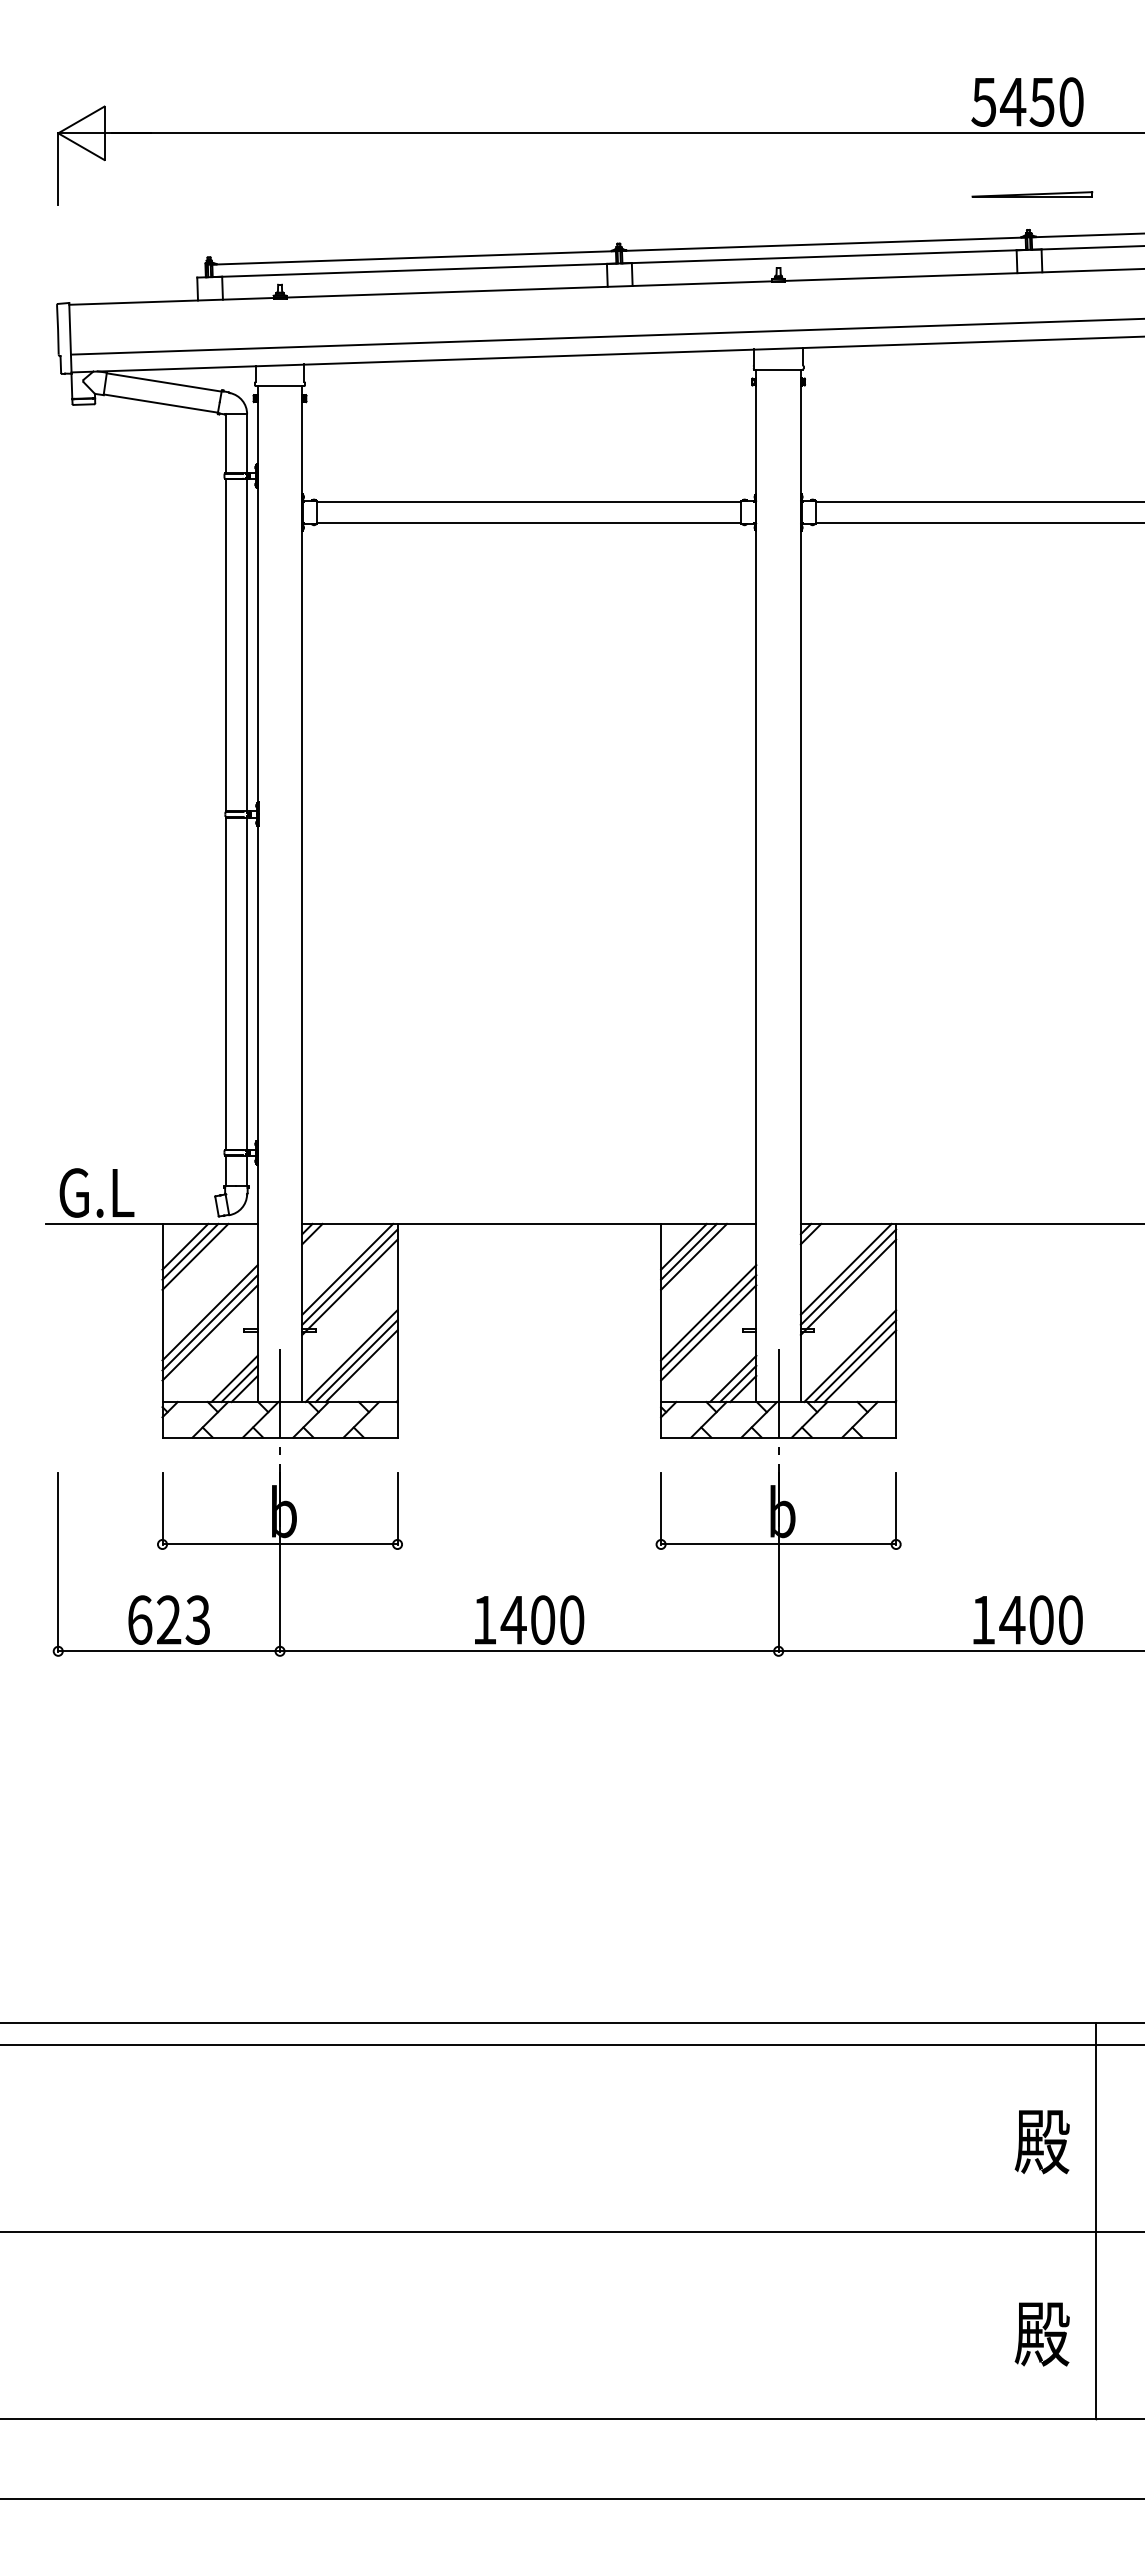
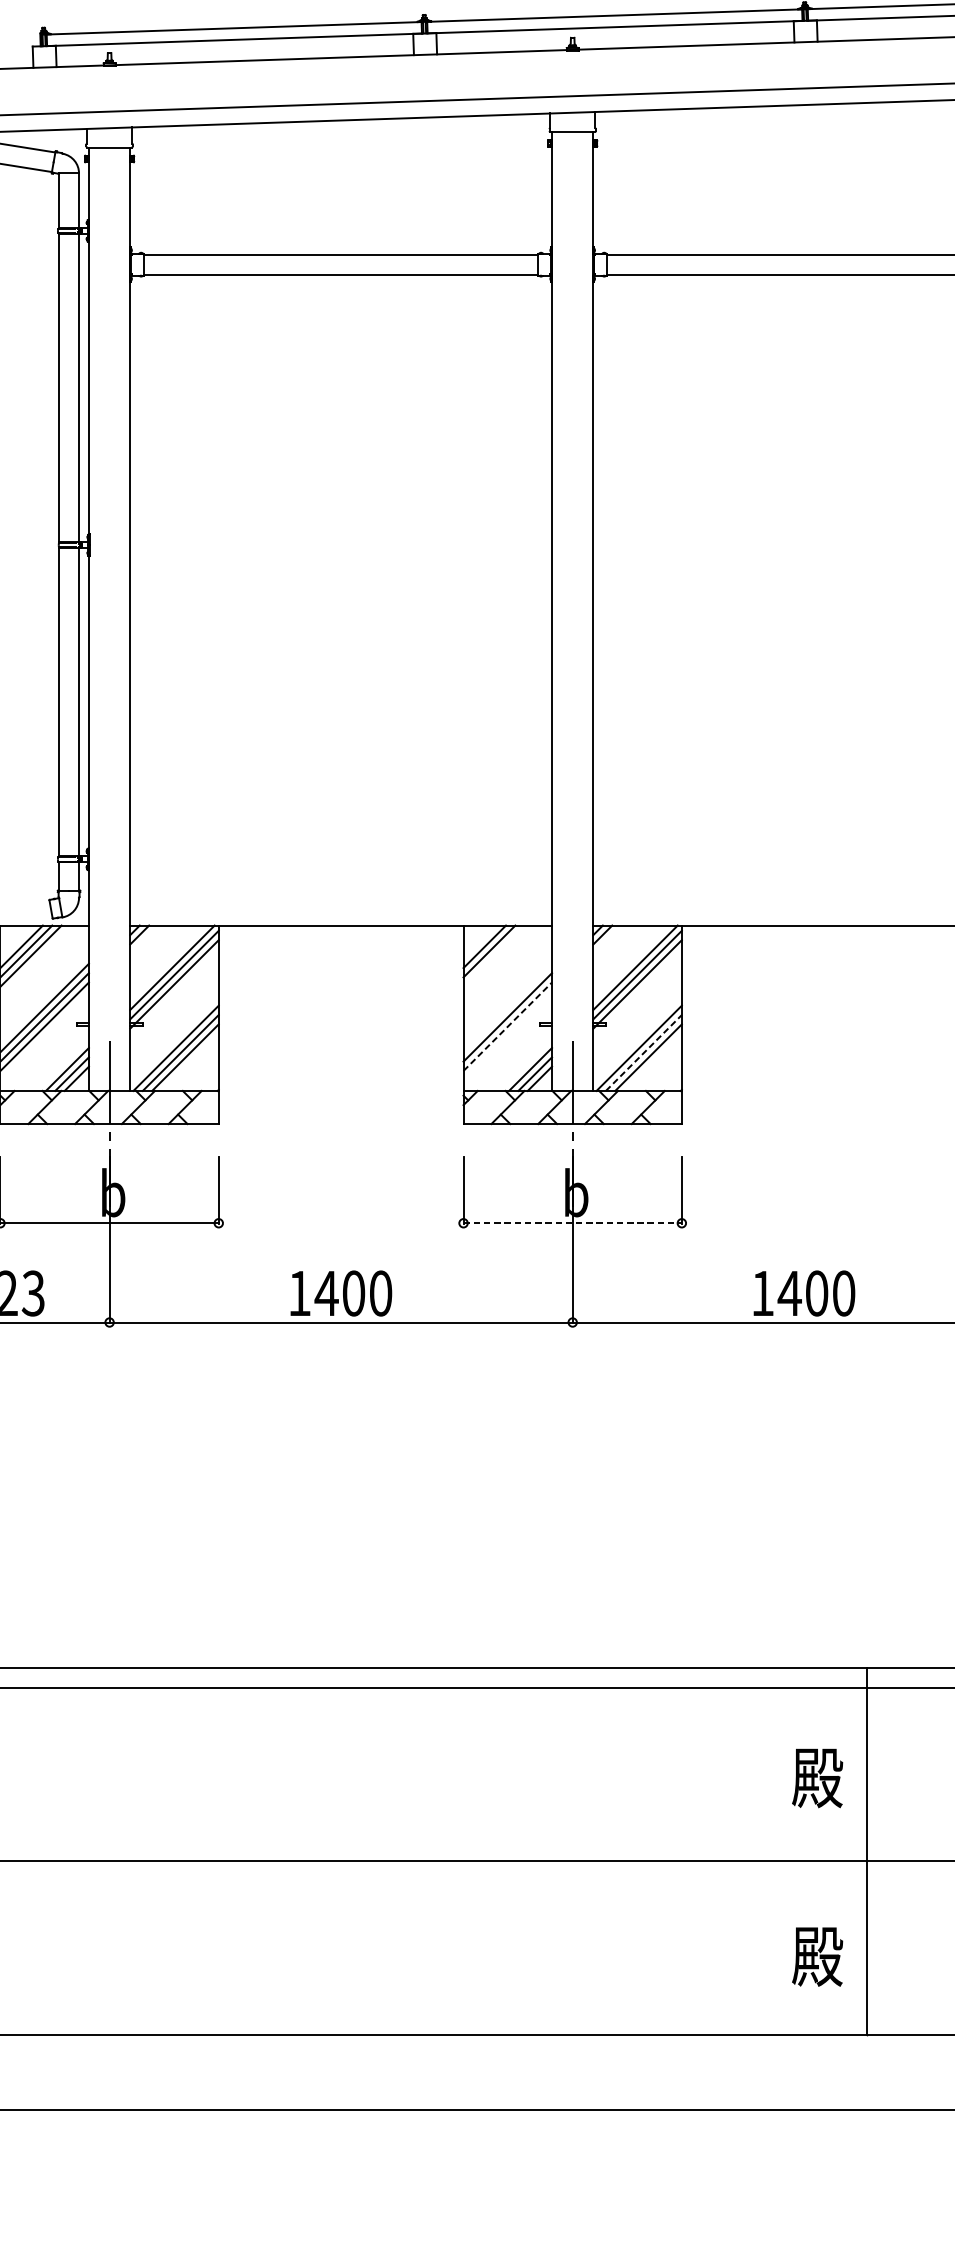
line: (693, 1256) -> (493, 955), removed
line: (708, 1312) -> (507, 1007), removed
line: (709, 1332) -> (508, 1026), solid -> dashed
line: (855, 1361) -> (644, 1053), solid -> dashed
line: (778, 1544) -> (572, 1223), solid -> dashed

